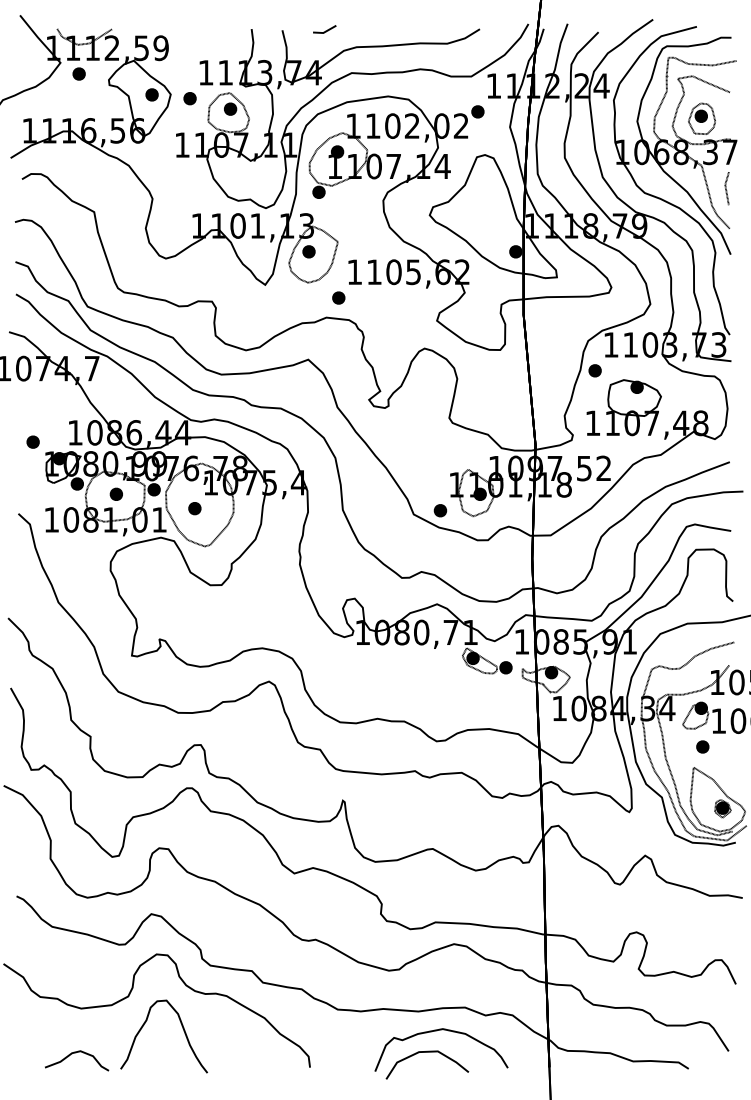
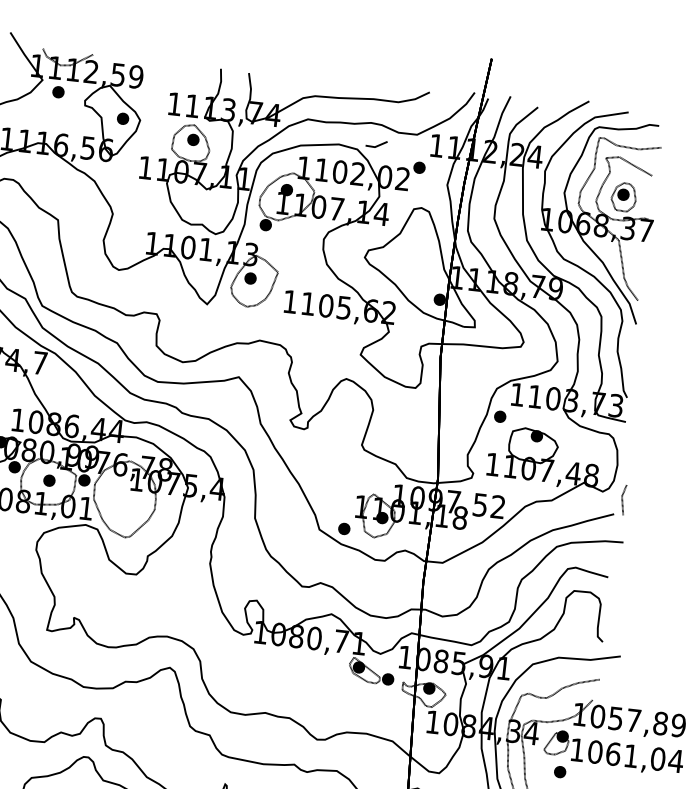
part: (324, 29) -> (376, 144), moved
part: (189, 98) -> (156, 125), removed
line: (726, 188) -> (622, 499), moved
part: (338, 297) -> (272, 323), removed
part: (194, 508) -> (119, 501), removed

